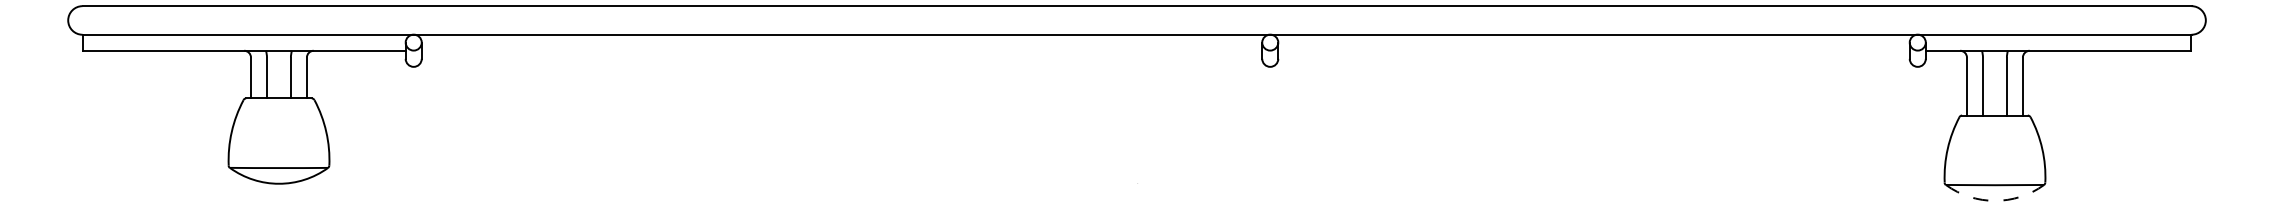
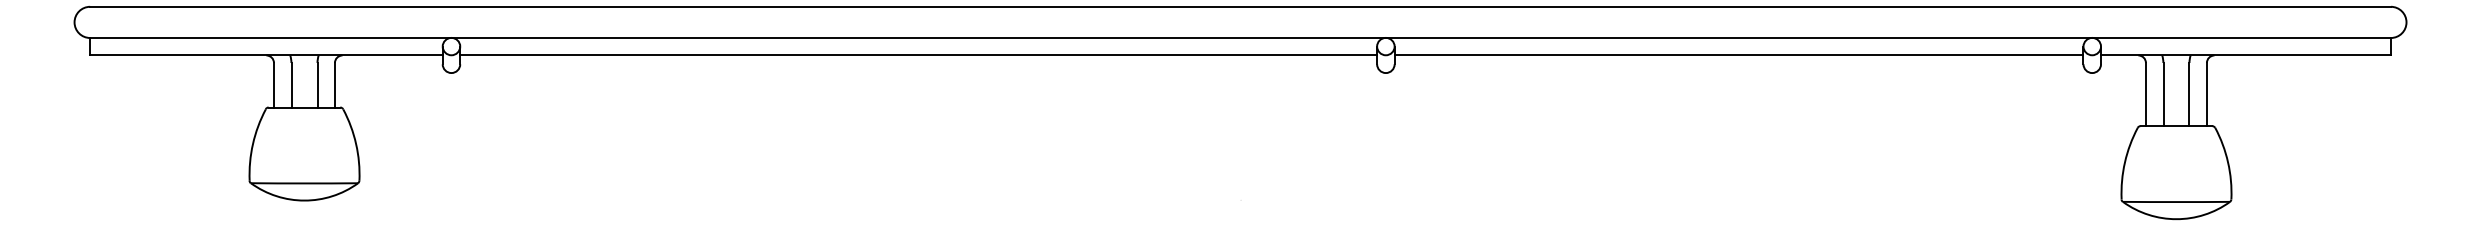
line: (841, 50) -> (918, 55), added
line: (1593, 50) -> (1738, 55), added
arc: (1995, 200) -> (2177, 218), dashed -> solid

